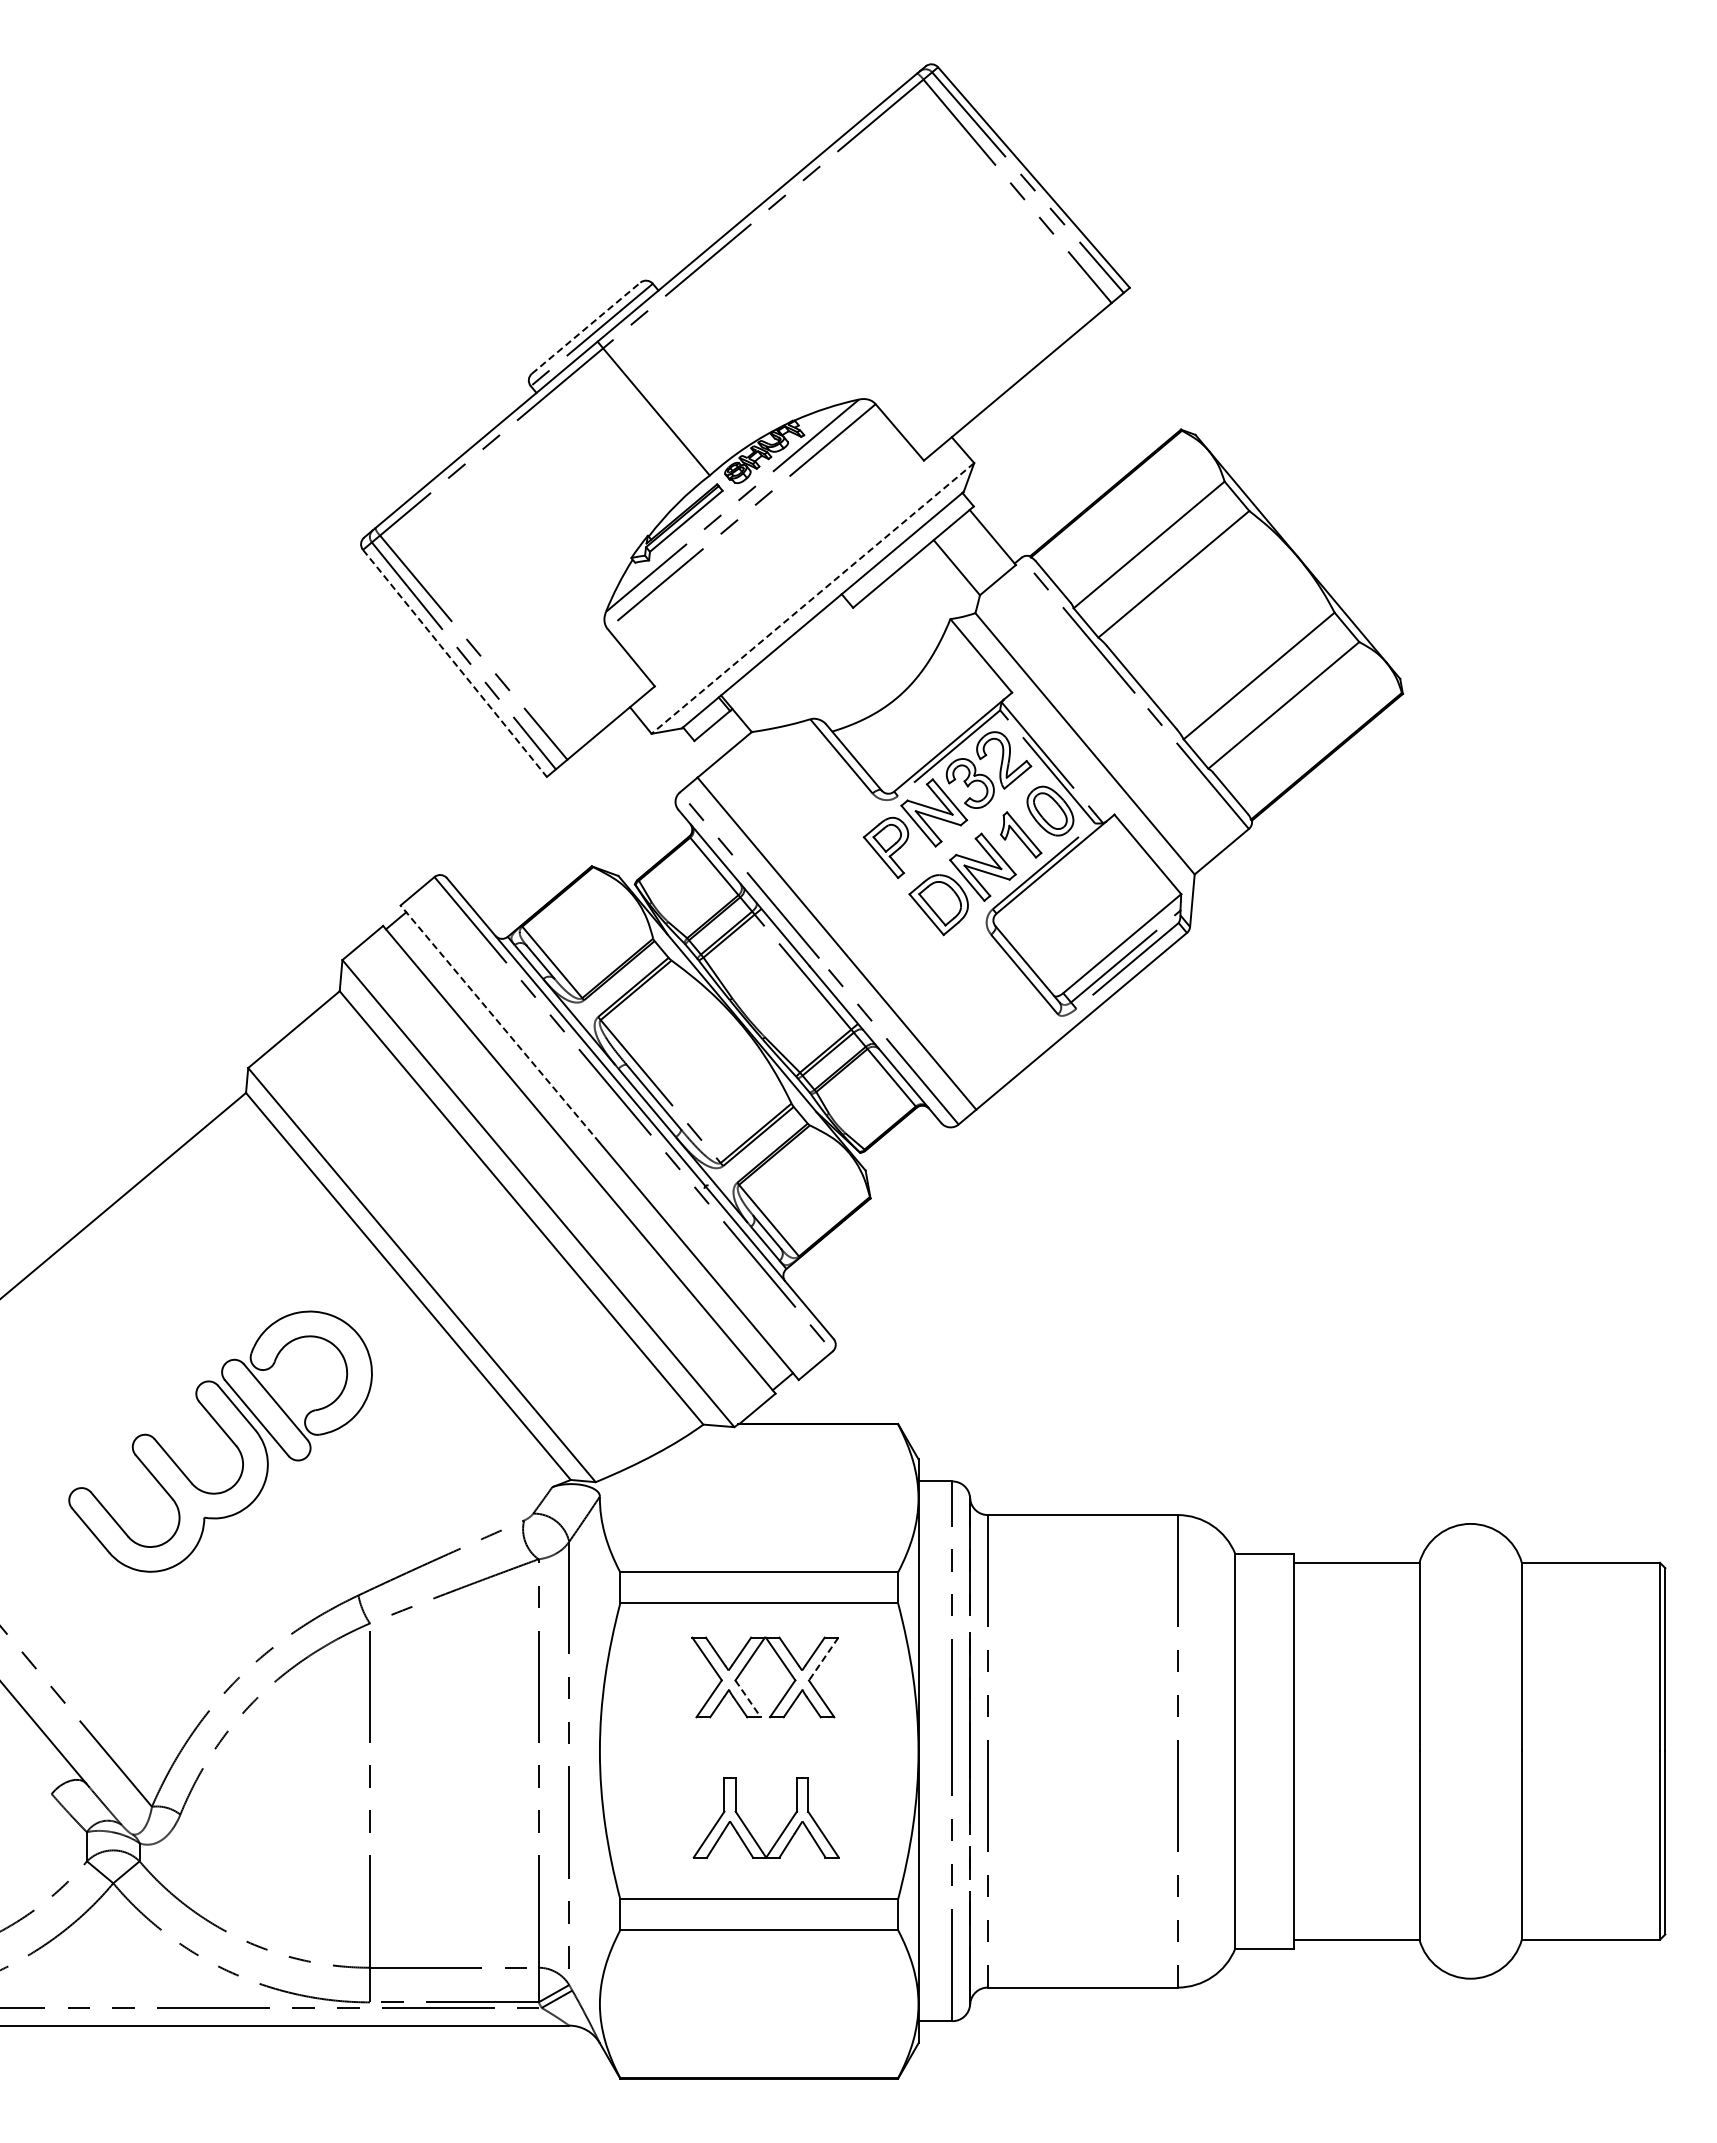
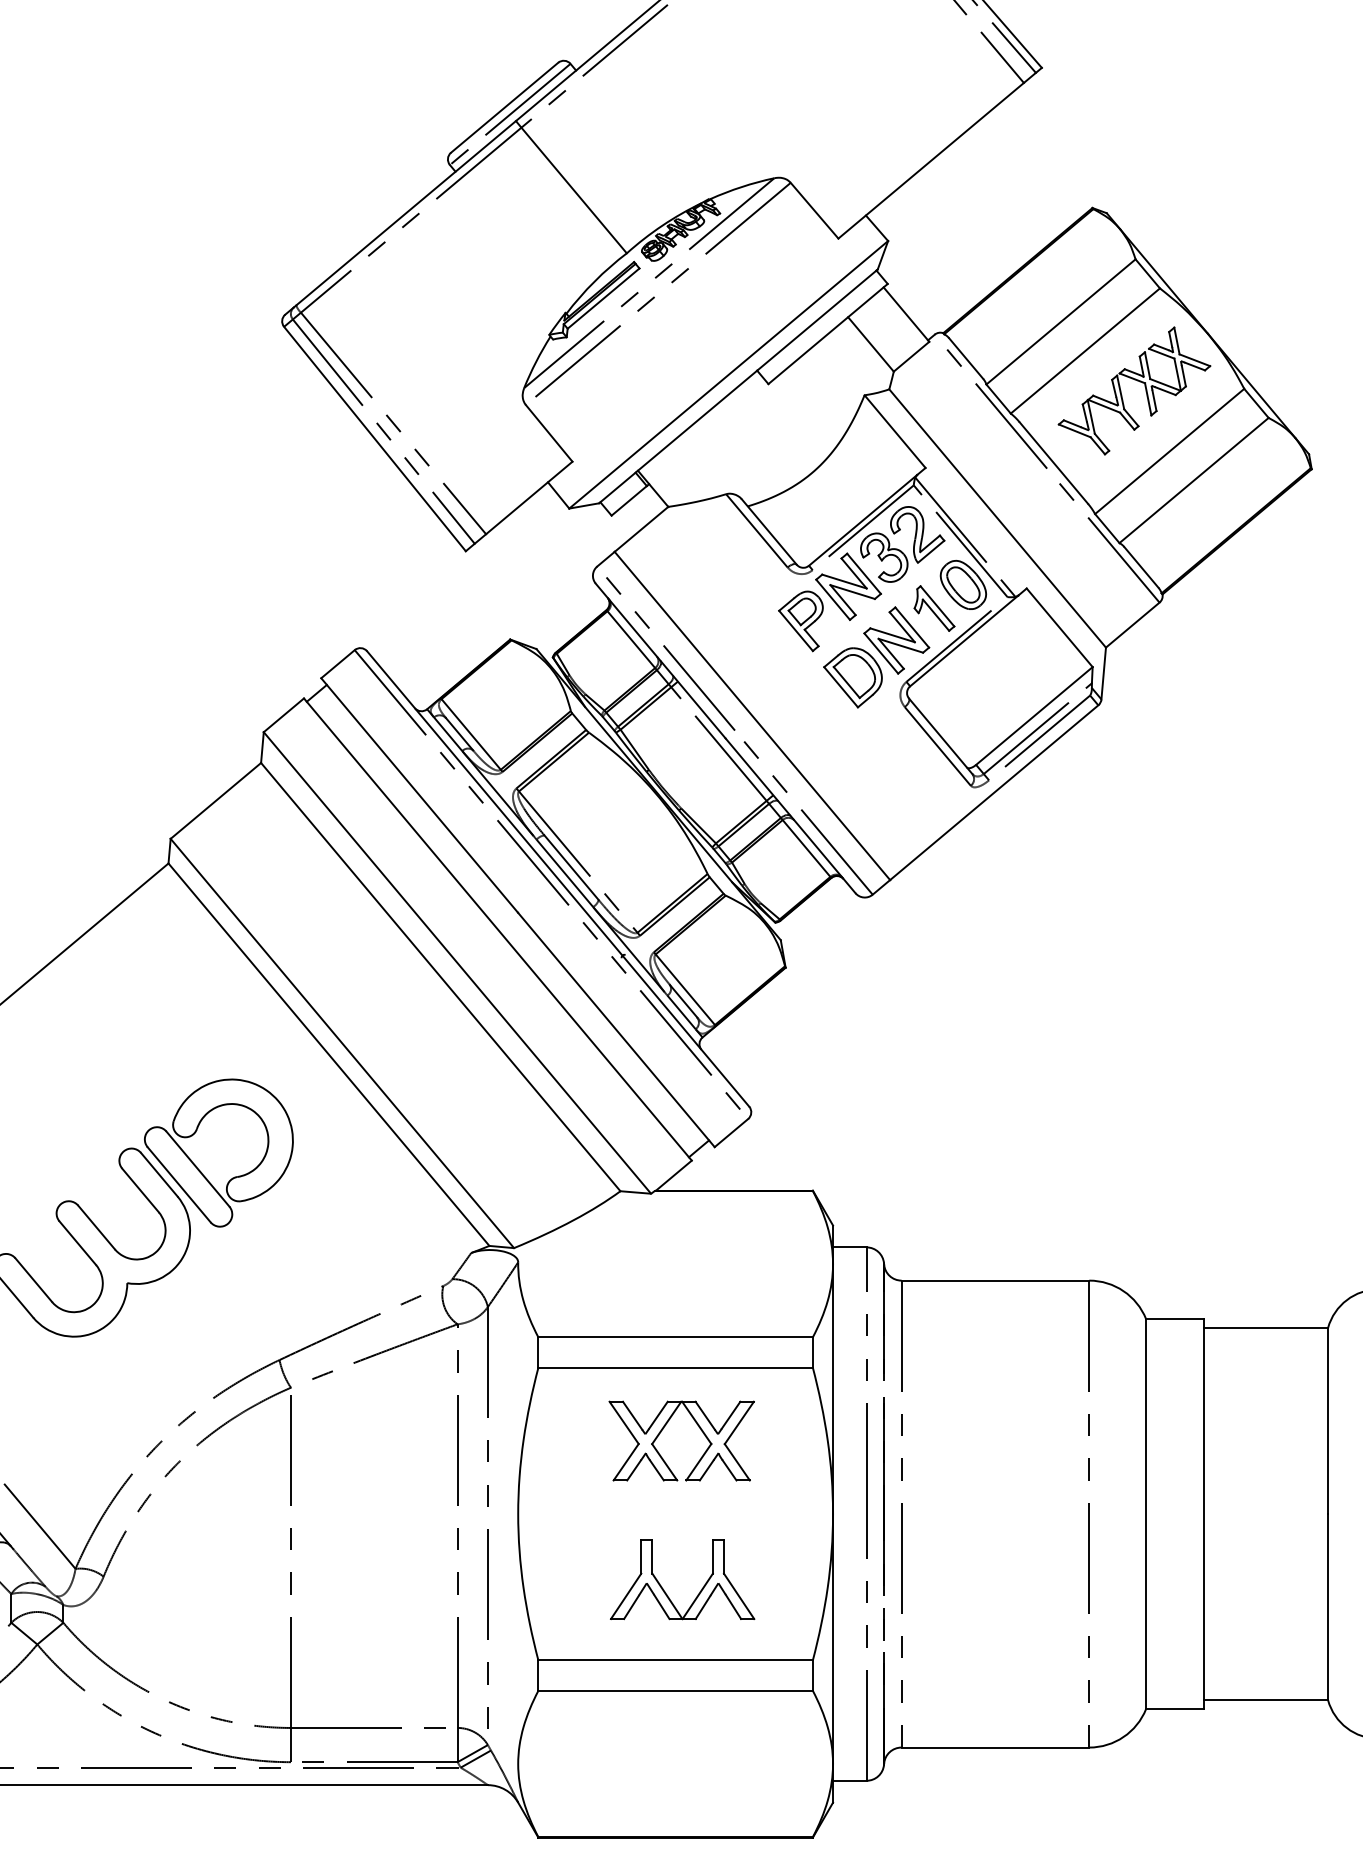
line: (586, 328) -> (504, 108), dashed -> solid
line: (812, 598) -> (728, 374), dashed -> solid
part: (1227, 605) -> (1138, 381), added
line: (455, 663) -> (375, 439), dashed -> solid
line: (500, 1024) -> (419, 795), dashed -> solid
line: (823, 1659) -> (739, 1423), dashed -> solid
line: (748, 1699) -> (665, 1462), dashed -> solid

